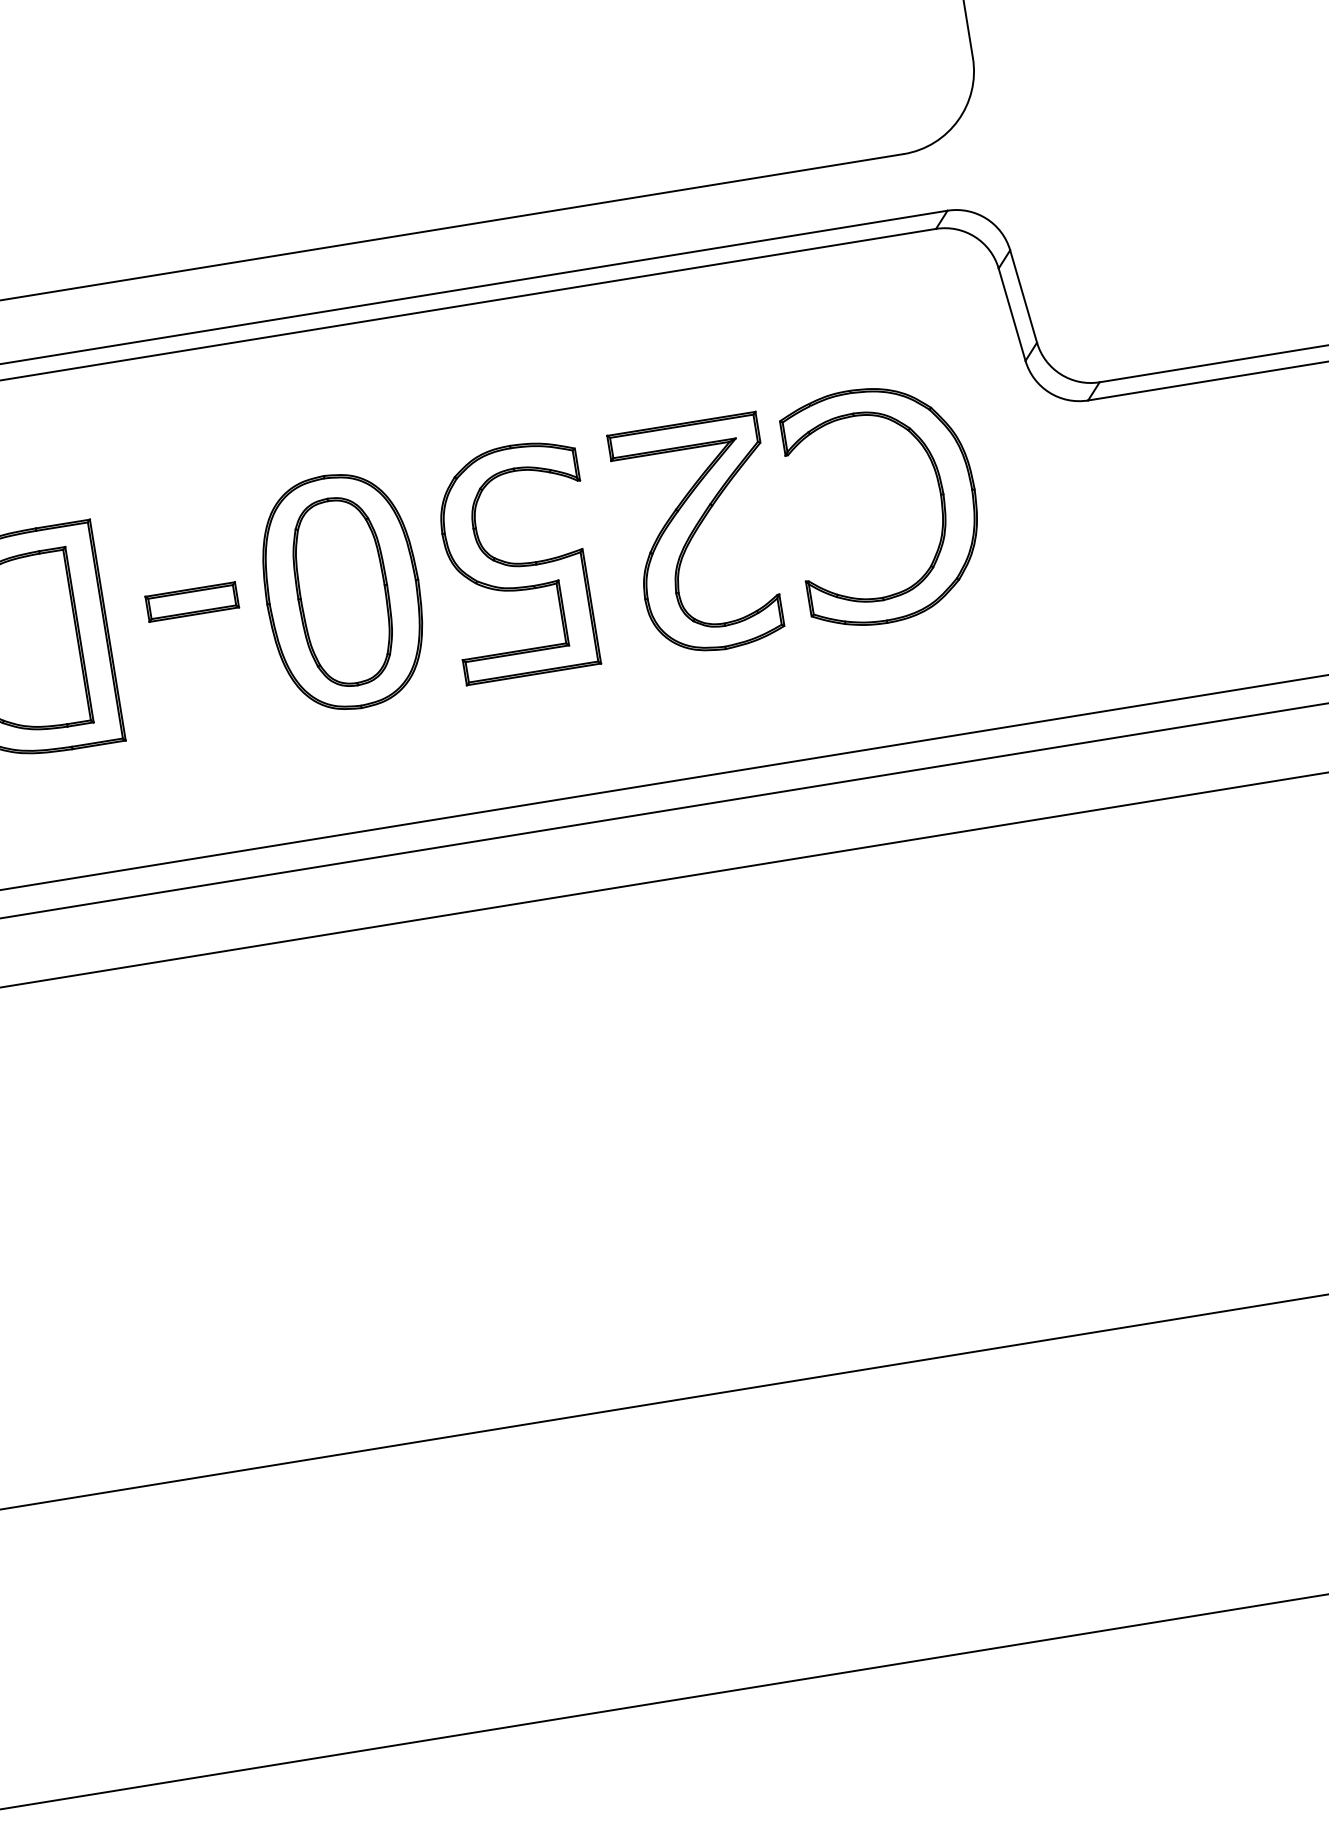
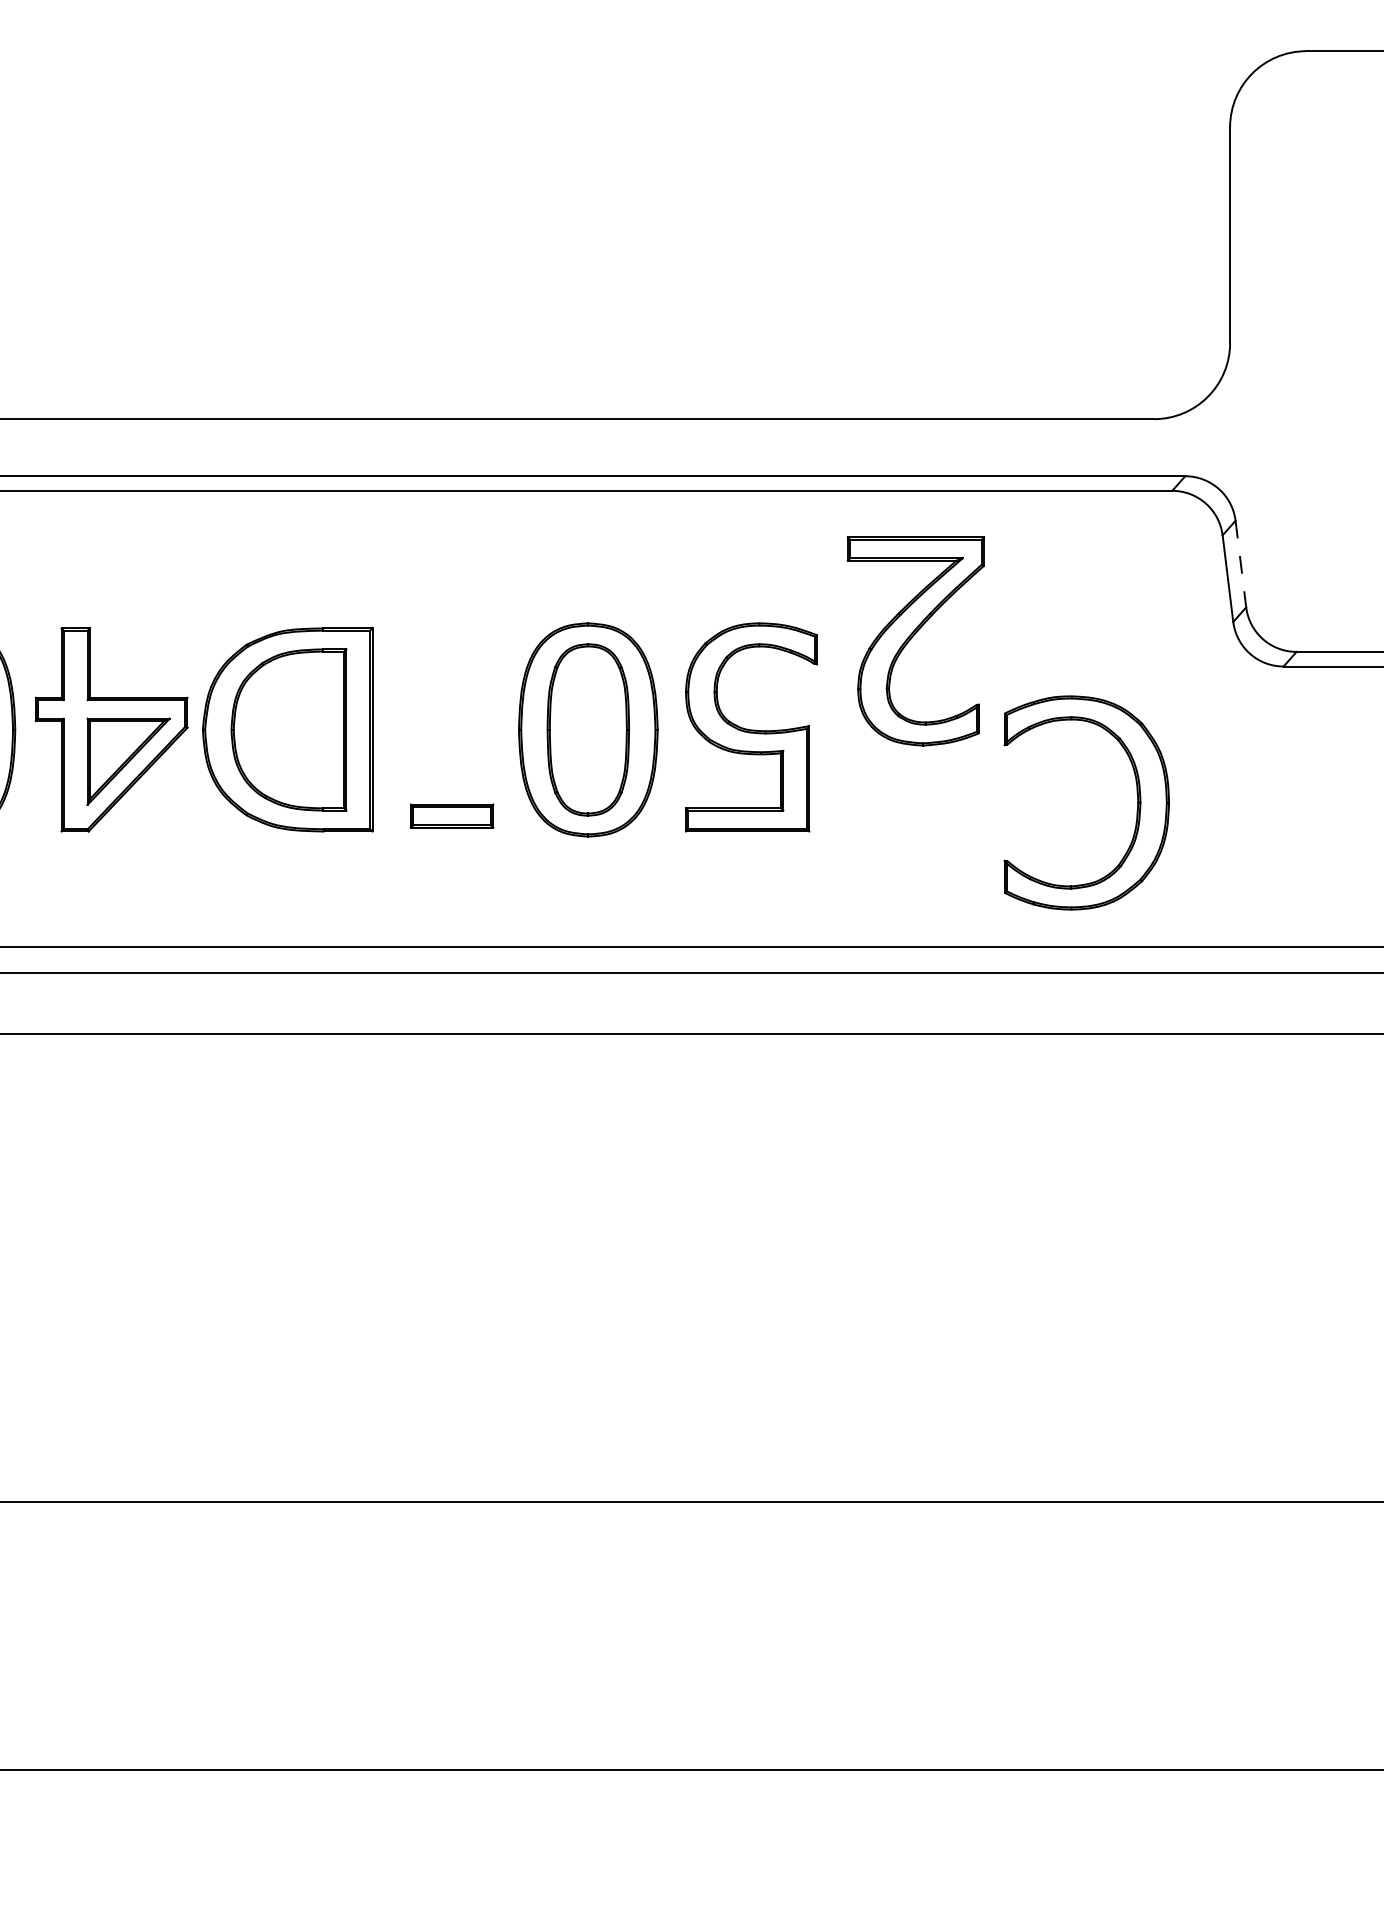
line: (1023, 297) -> (1240, 564), solid -> dashed
part: (940, 503) -> (1136, 810), moved
part: (699, 537) -> (915, 641), moved
part: (192, 601) -> (452, 815), moved

